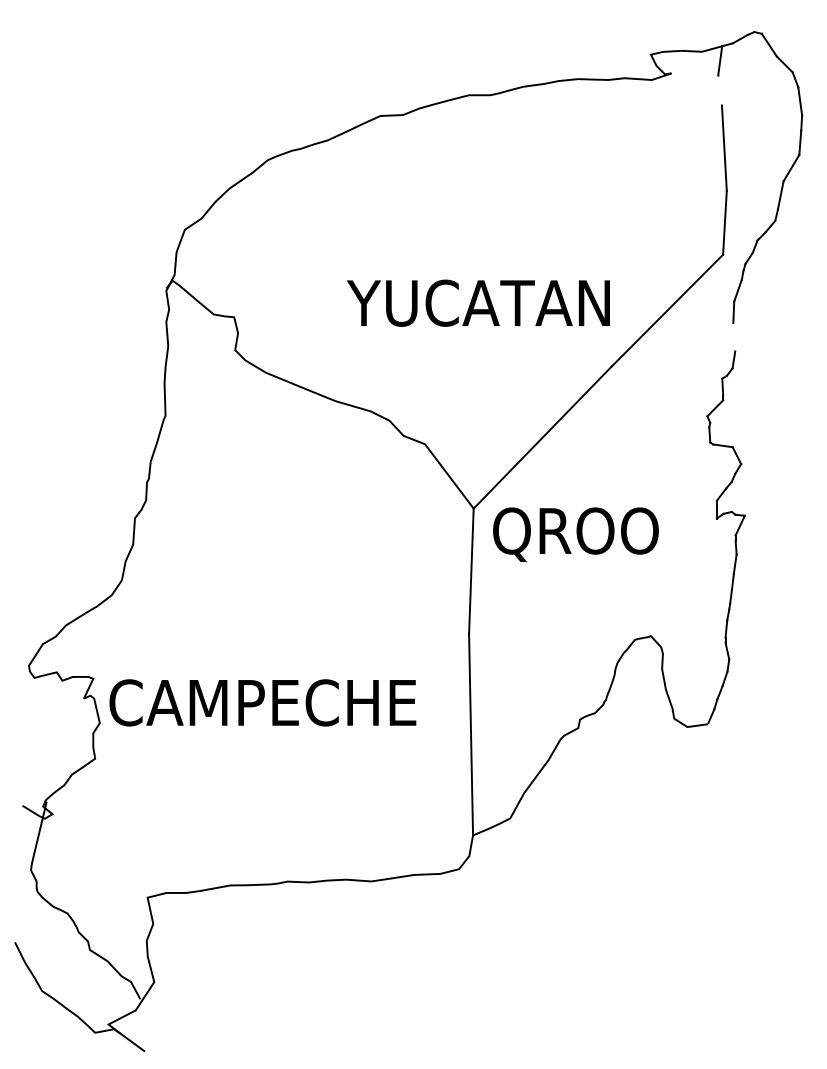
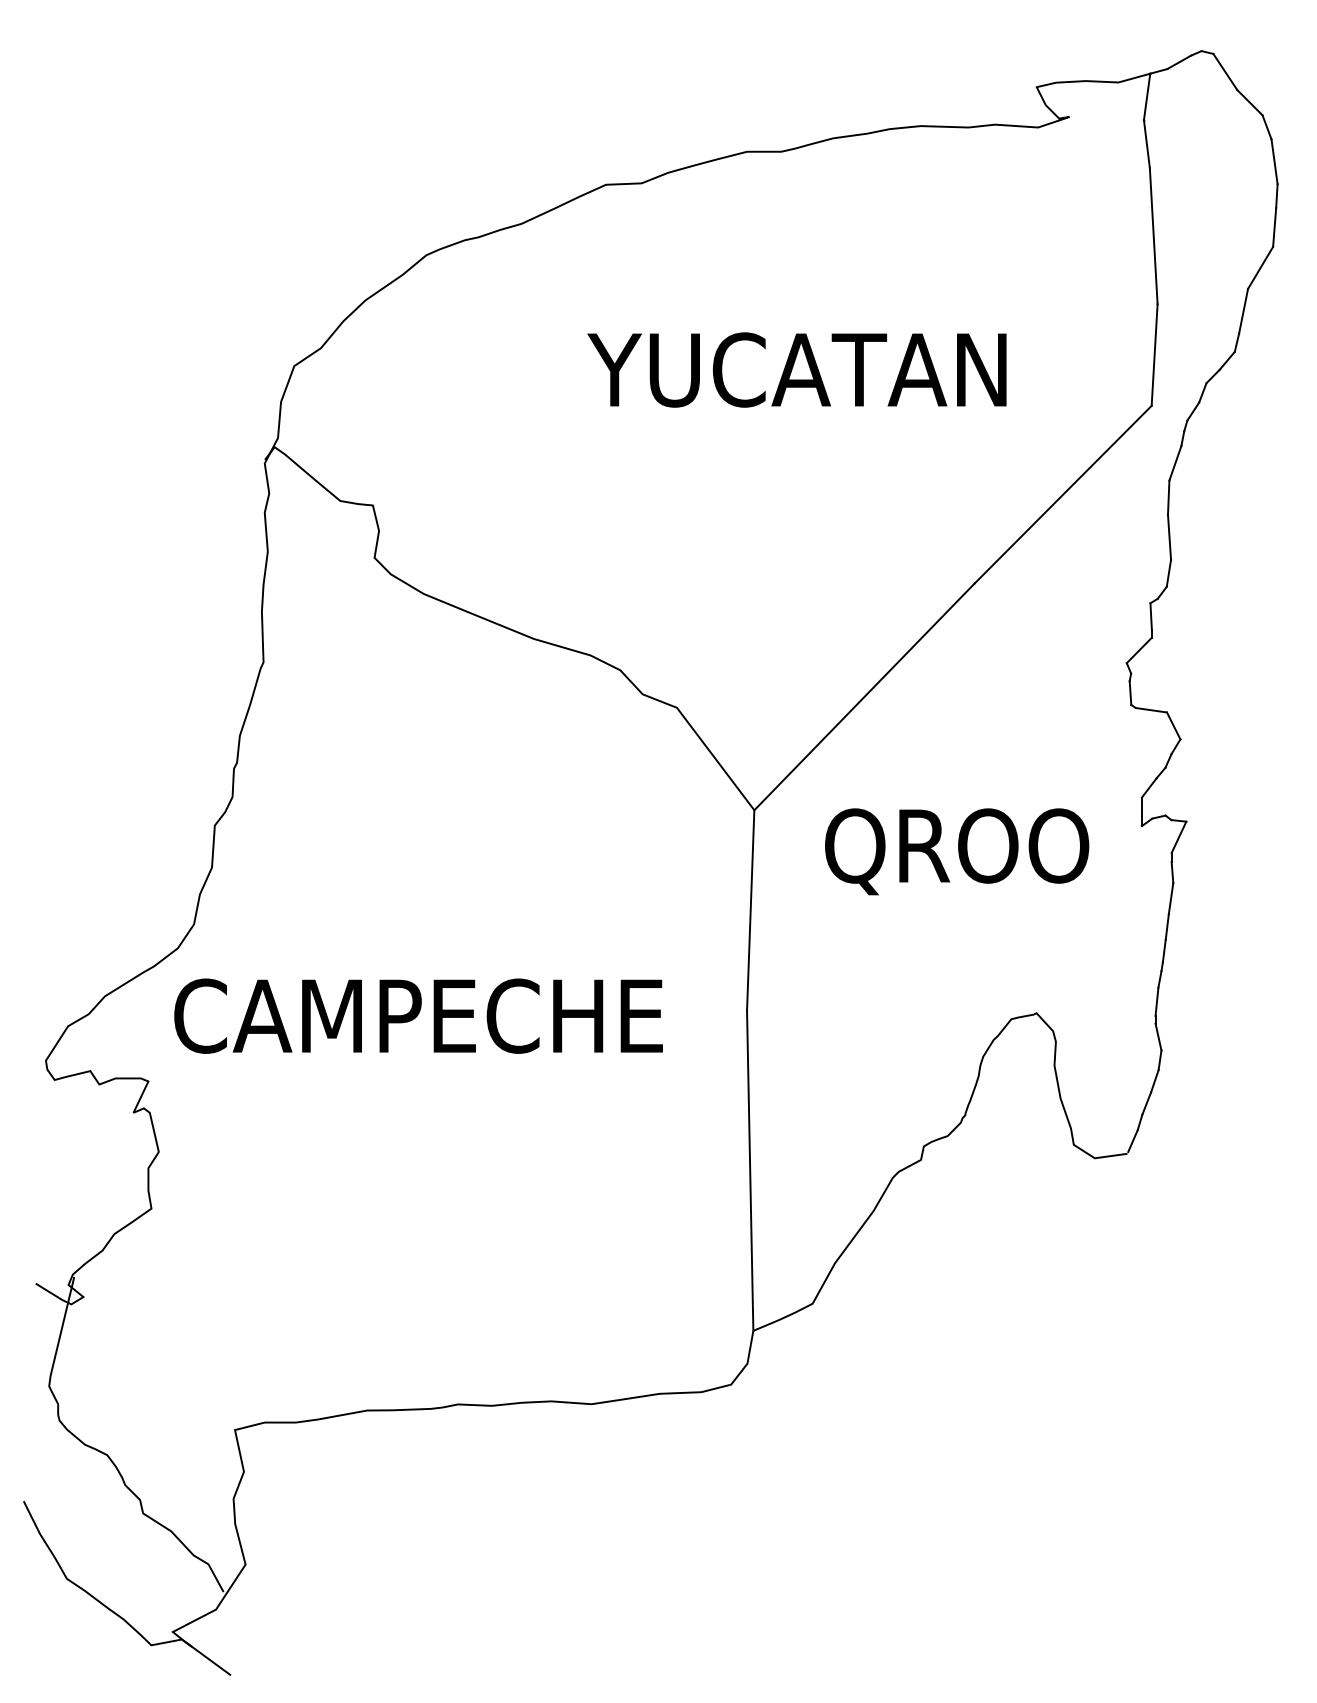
line: (719, 90) -> (1145, 144), added
text: (478, 302) -> (797, 368), moved
line: (734, 337) -> (1169, 537), added
text: (575, 534) -> (956, 851), moved
text: (262, 702) -> (417, 1015), moved

